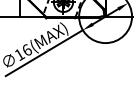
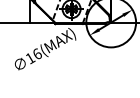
line: (44, 52) -> (53, 56), removed

